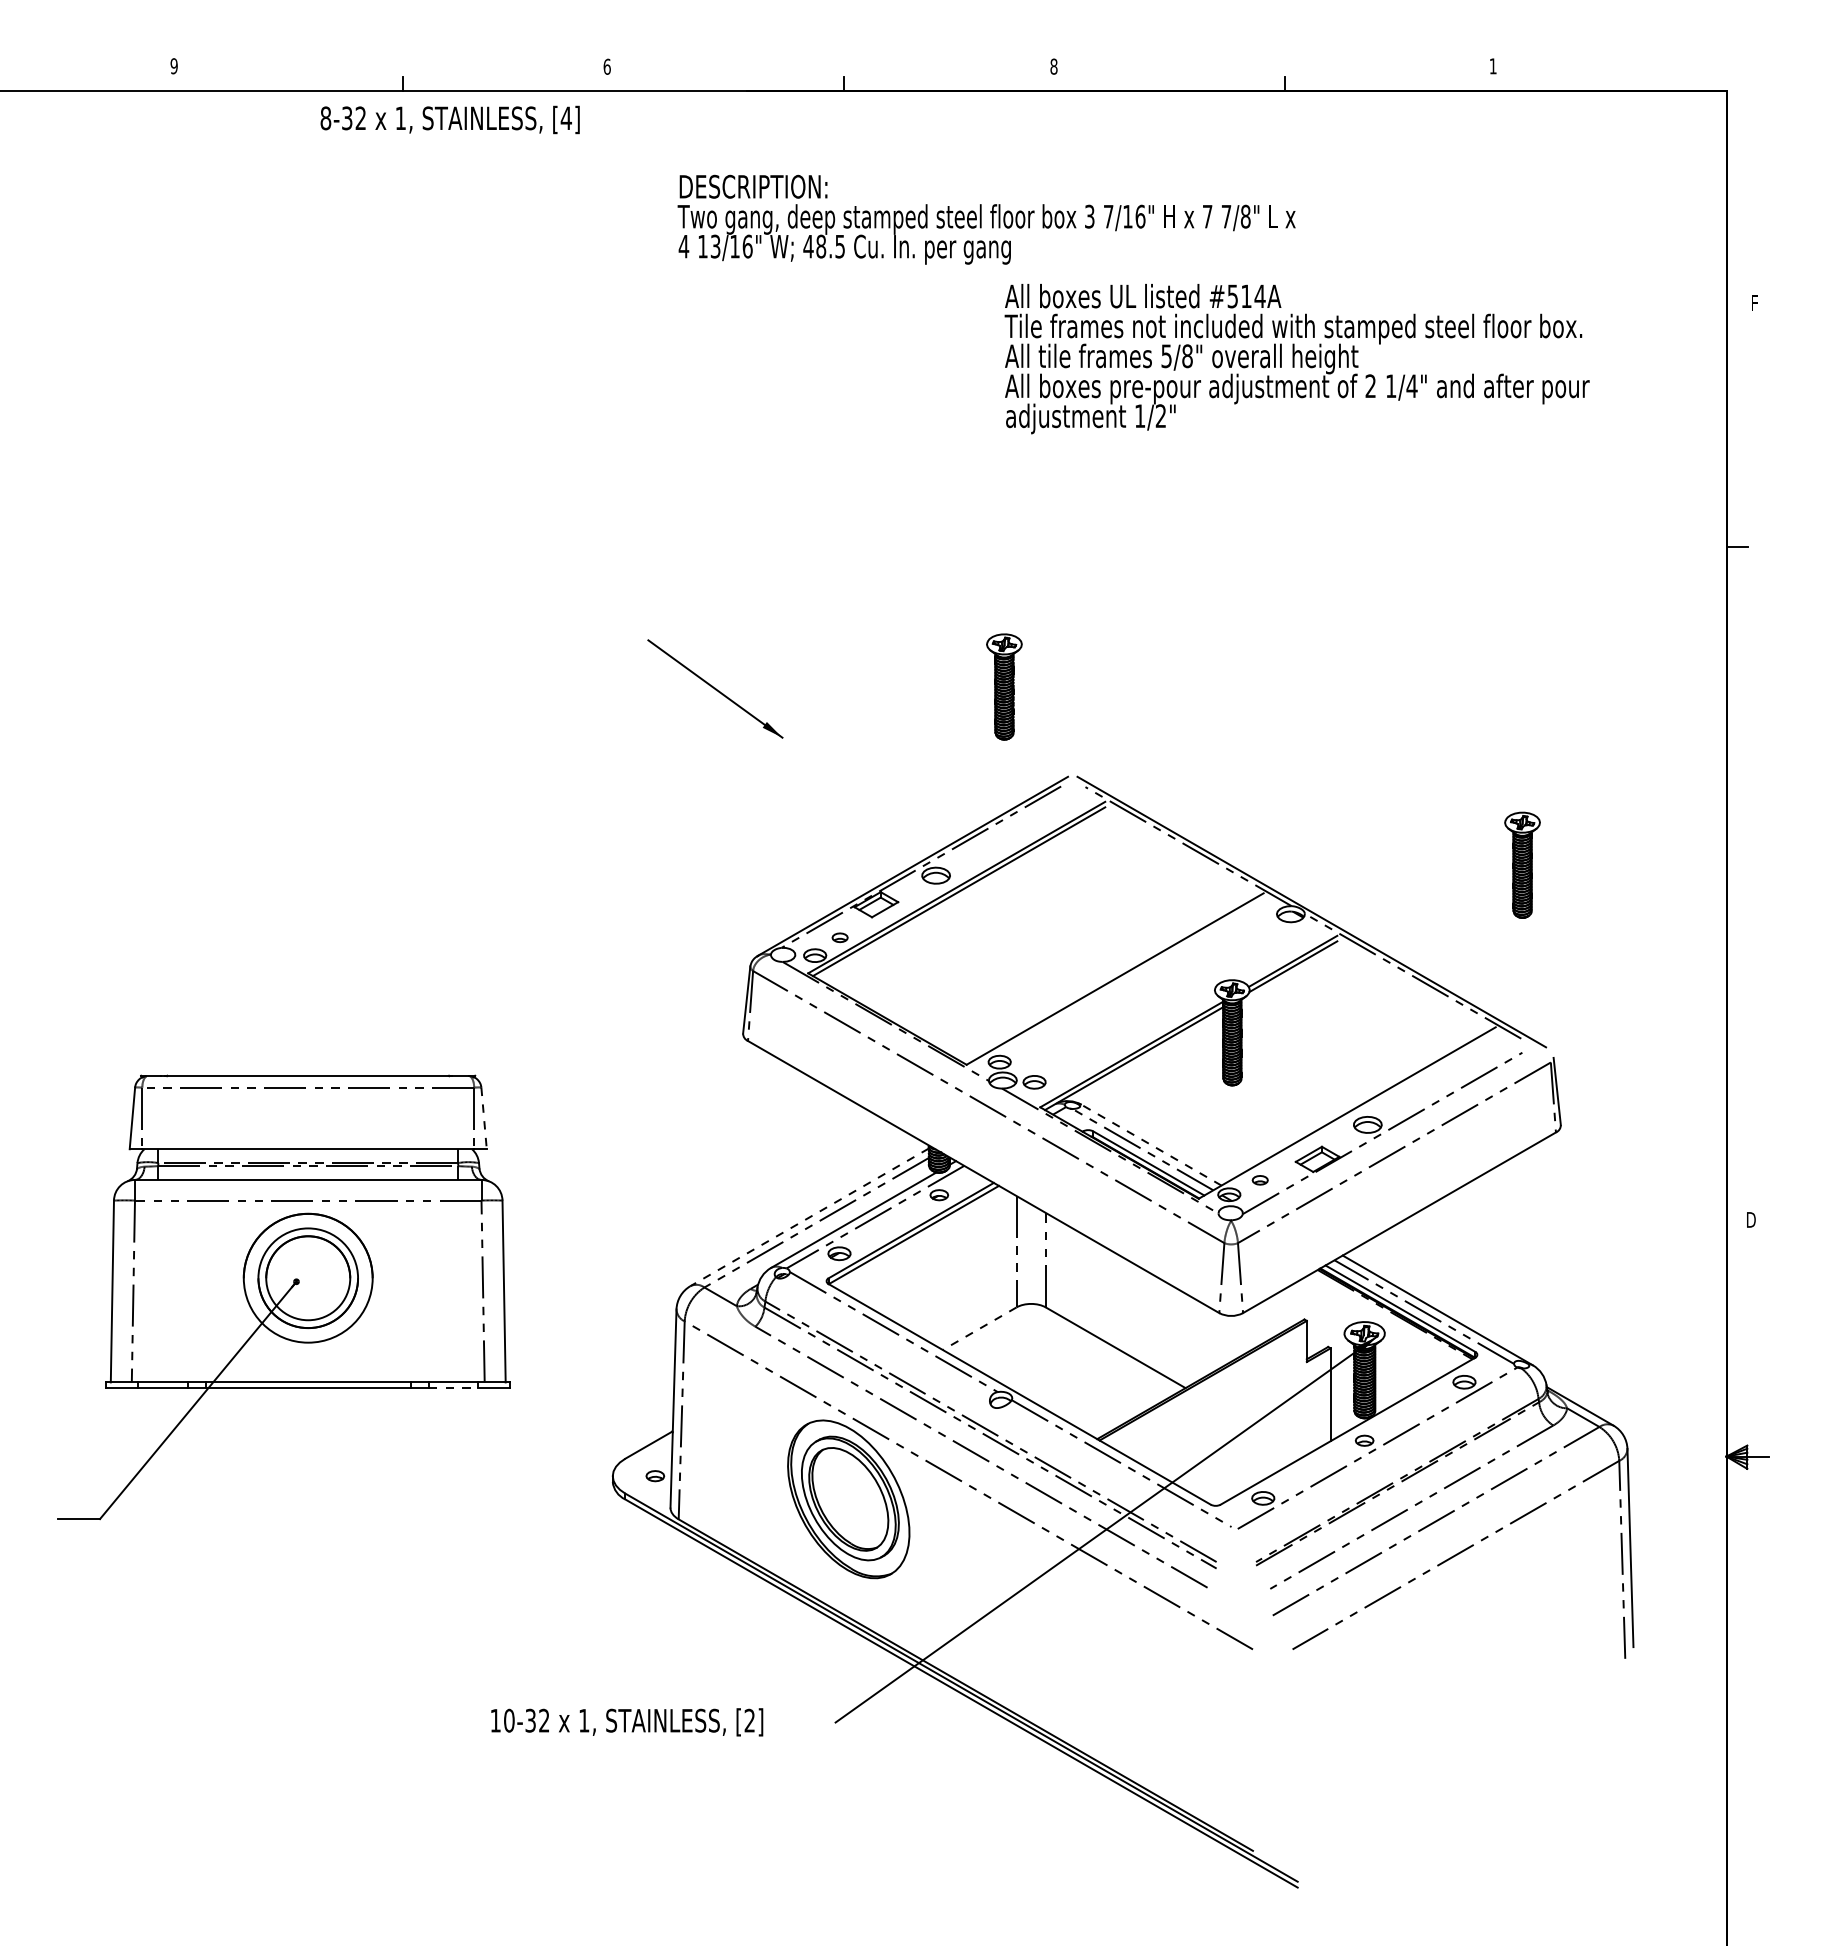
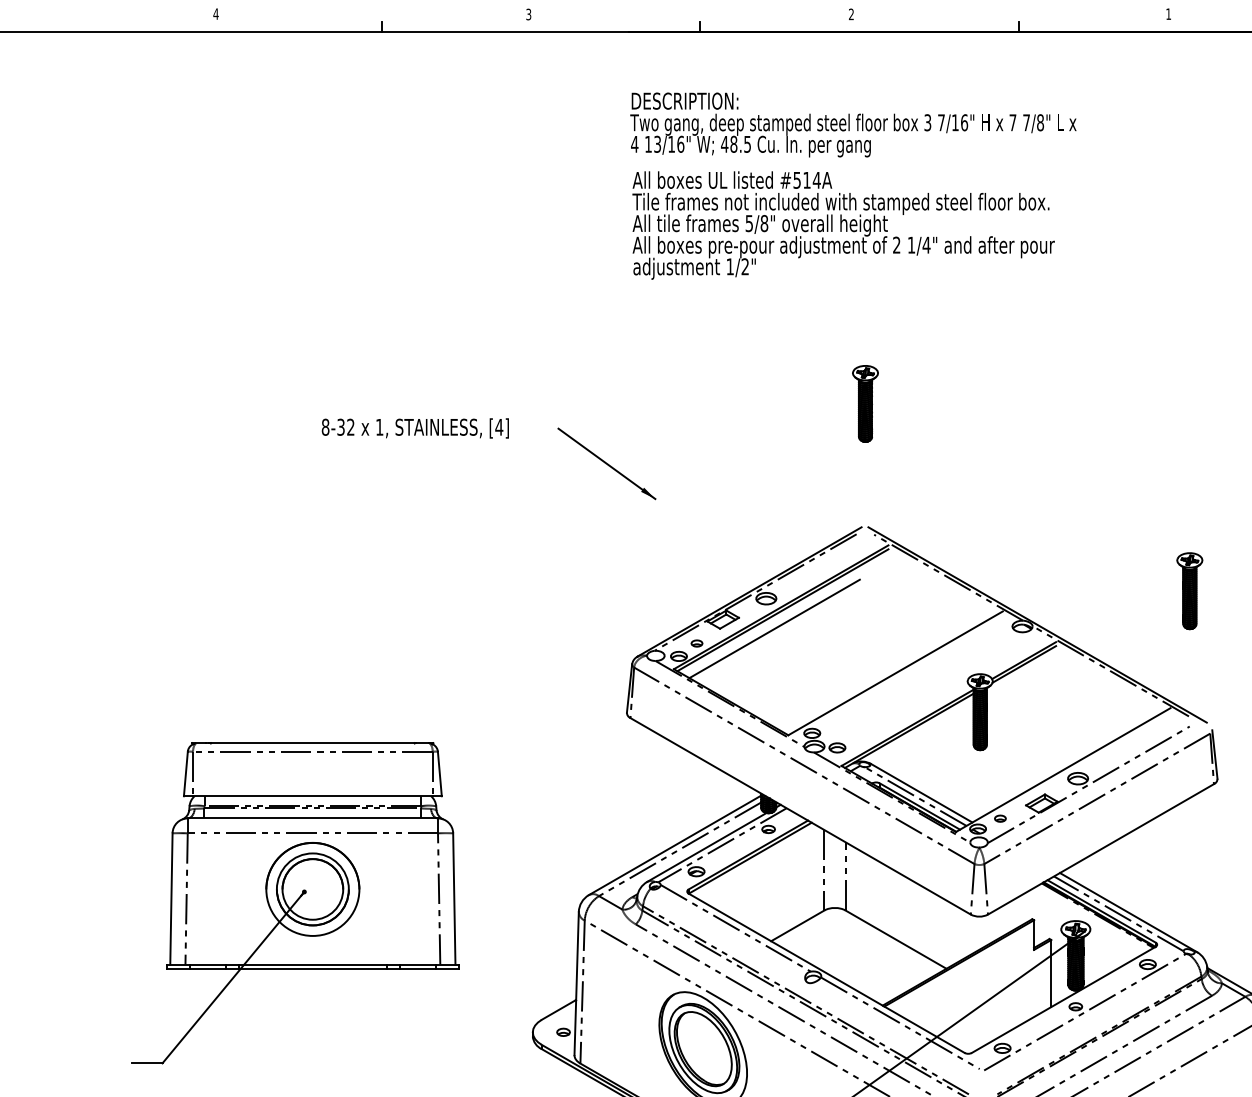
text: (173, 66) -> (215, 14), 9 -> 4
text: (606, 66) -> (528, 14), 6 -> 3
text: (1053, 66) -> (851, 14), 8 -> 2
text: (449, 119) -> (414, 428), moved
text: (986, 219) -> (853, 124), moved
text: (1296, 359) -> (843, 225), moved
part: (1004, 686) -> (865, 403), moved
line: (947, 917) -> (774, 628), added
line: (484, 1118) -> (440, 774), dashed -> solid
line: (1151, 1145) -> (921, 793), dashed -> solid
line: (809, 1217) -> (674, 845), dashed -> solid
line: (979, 1328) -> (797, 925), dashed -> solid
line: (453, 1387) -> (417, 968), dashed -> solid

